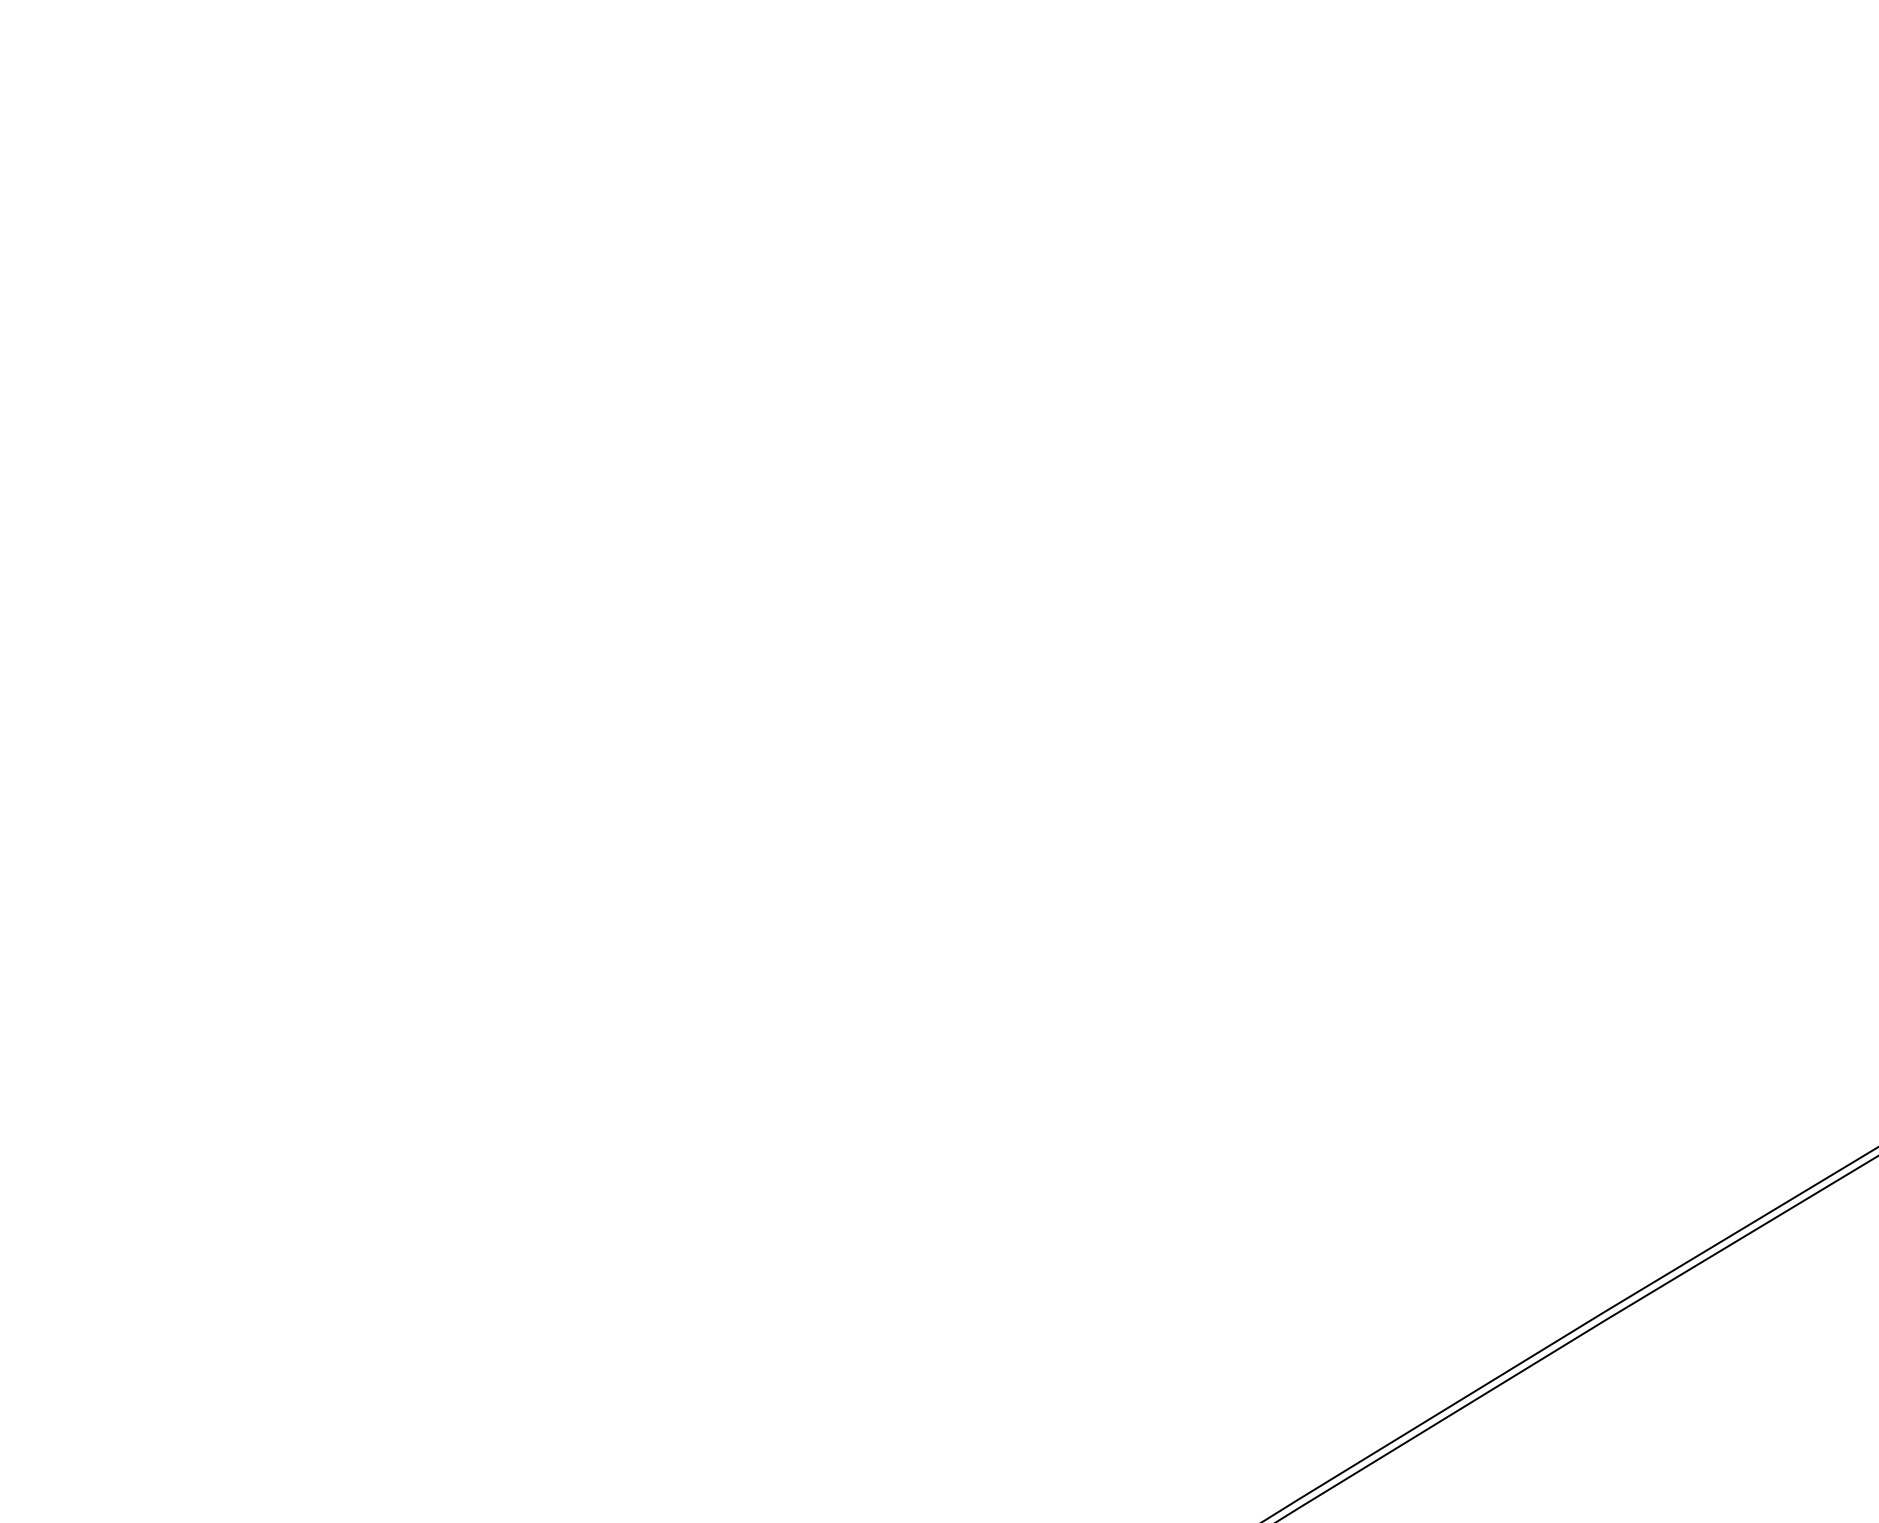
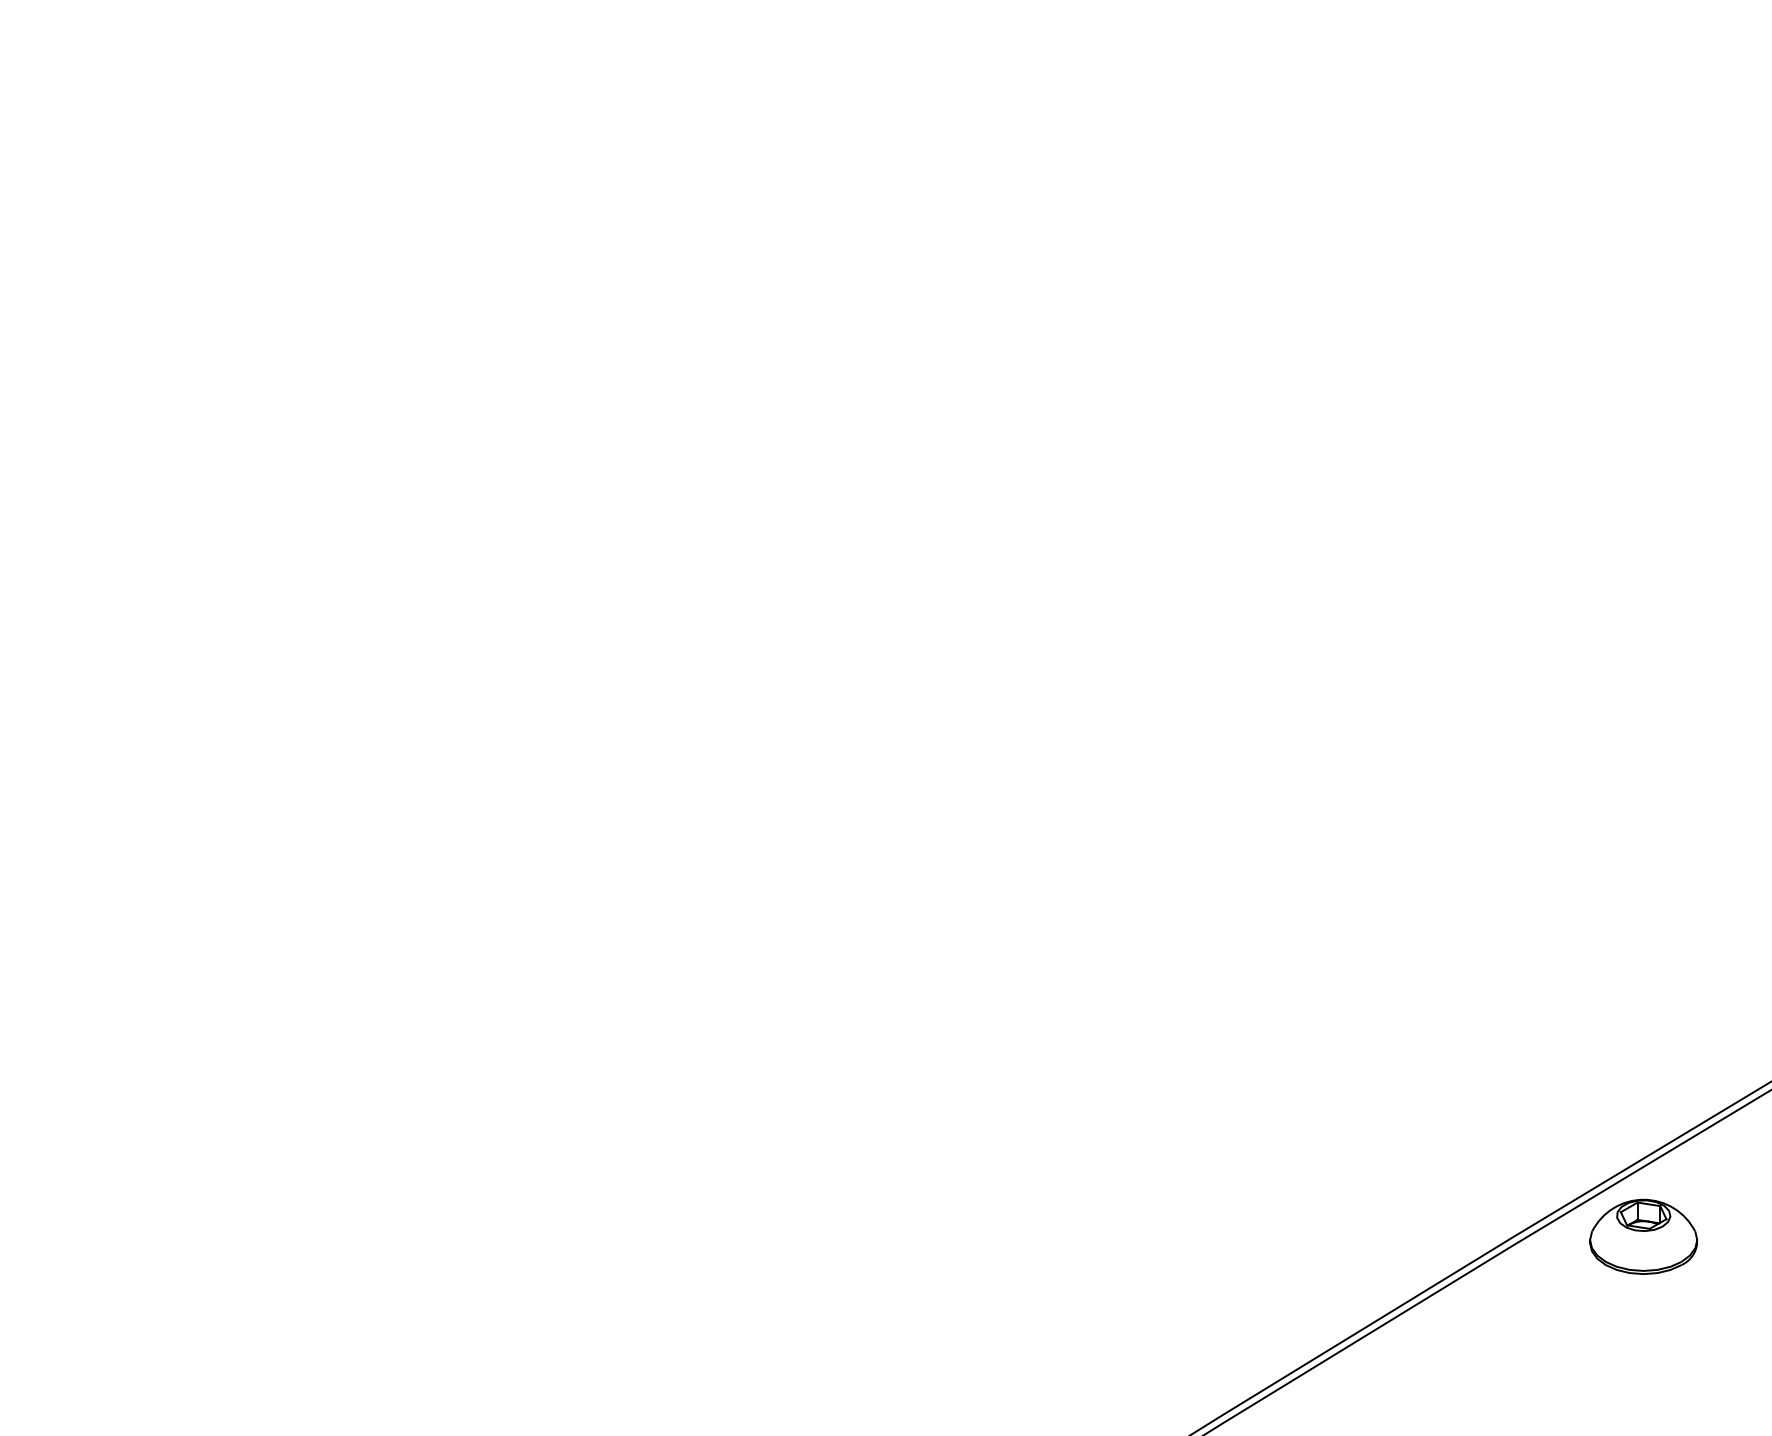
part: (1742, 1311) -> (1643, 1236), added

